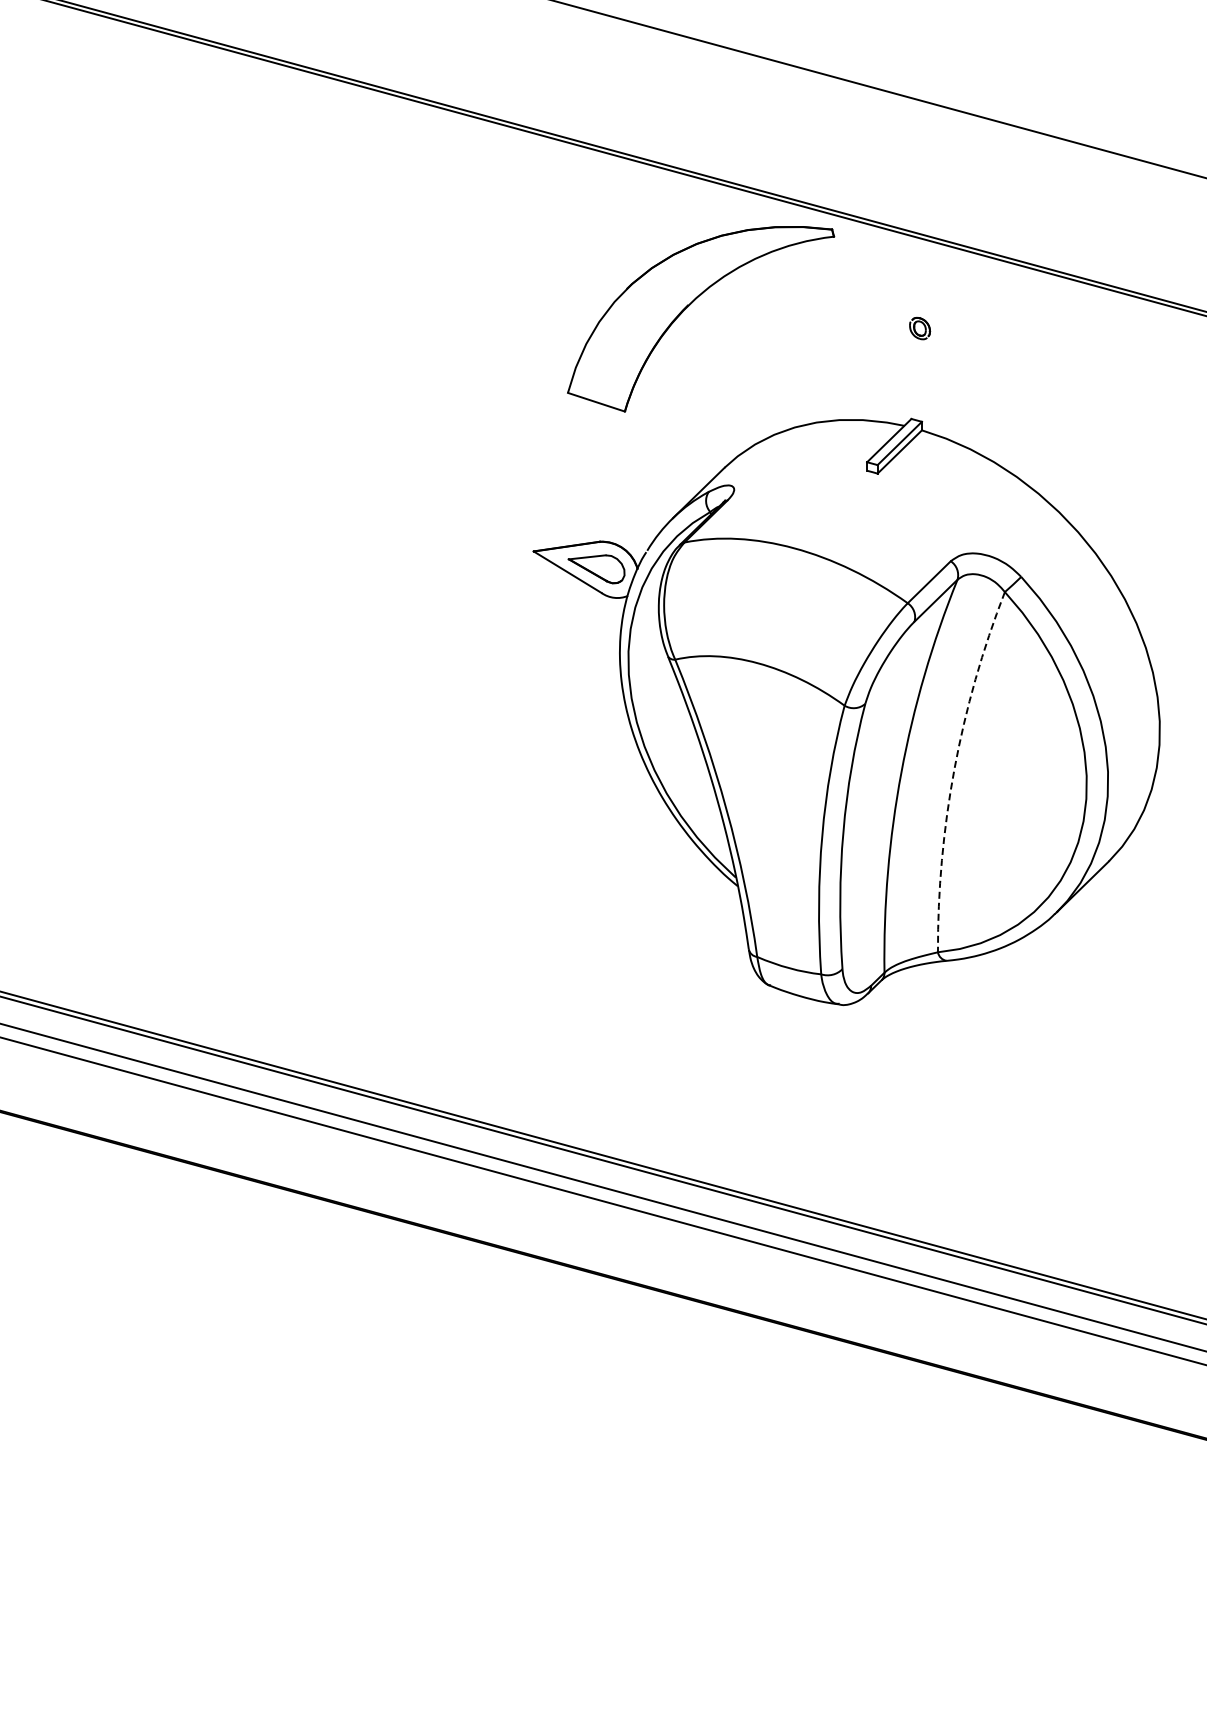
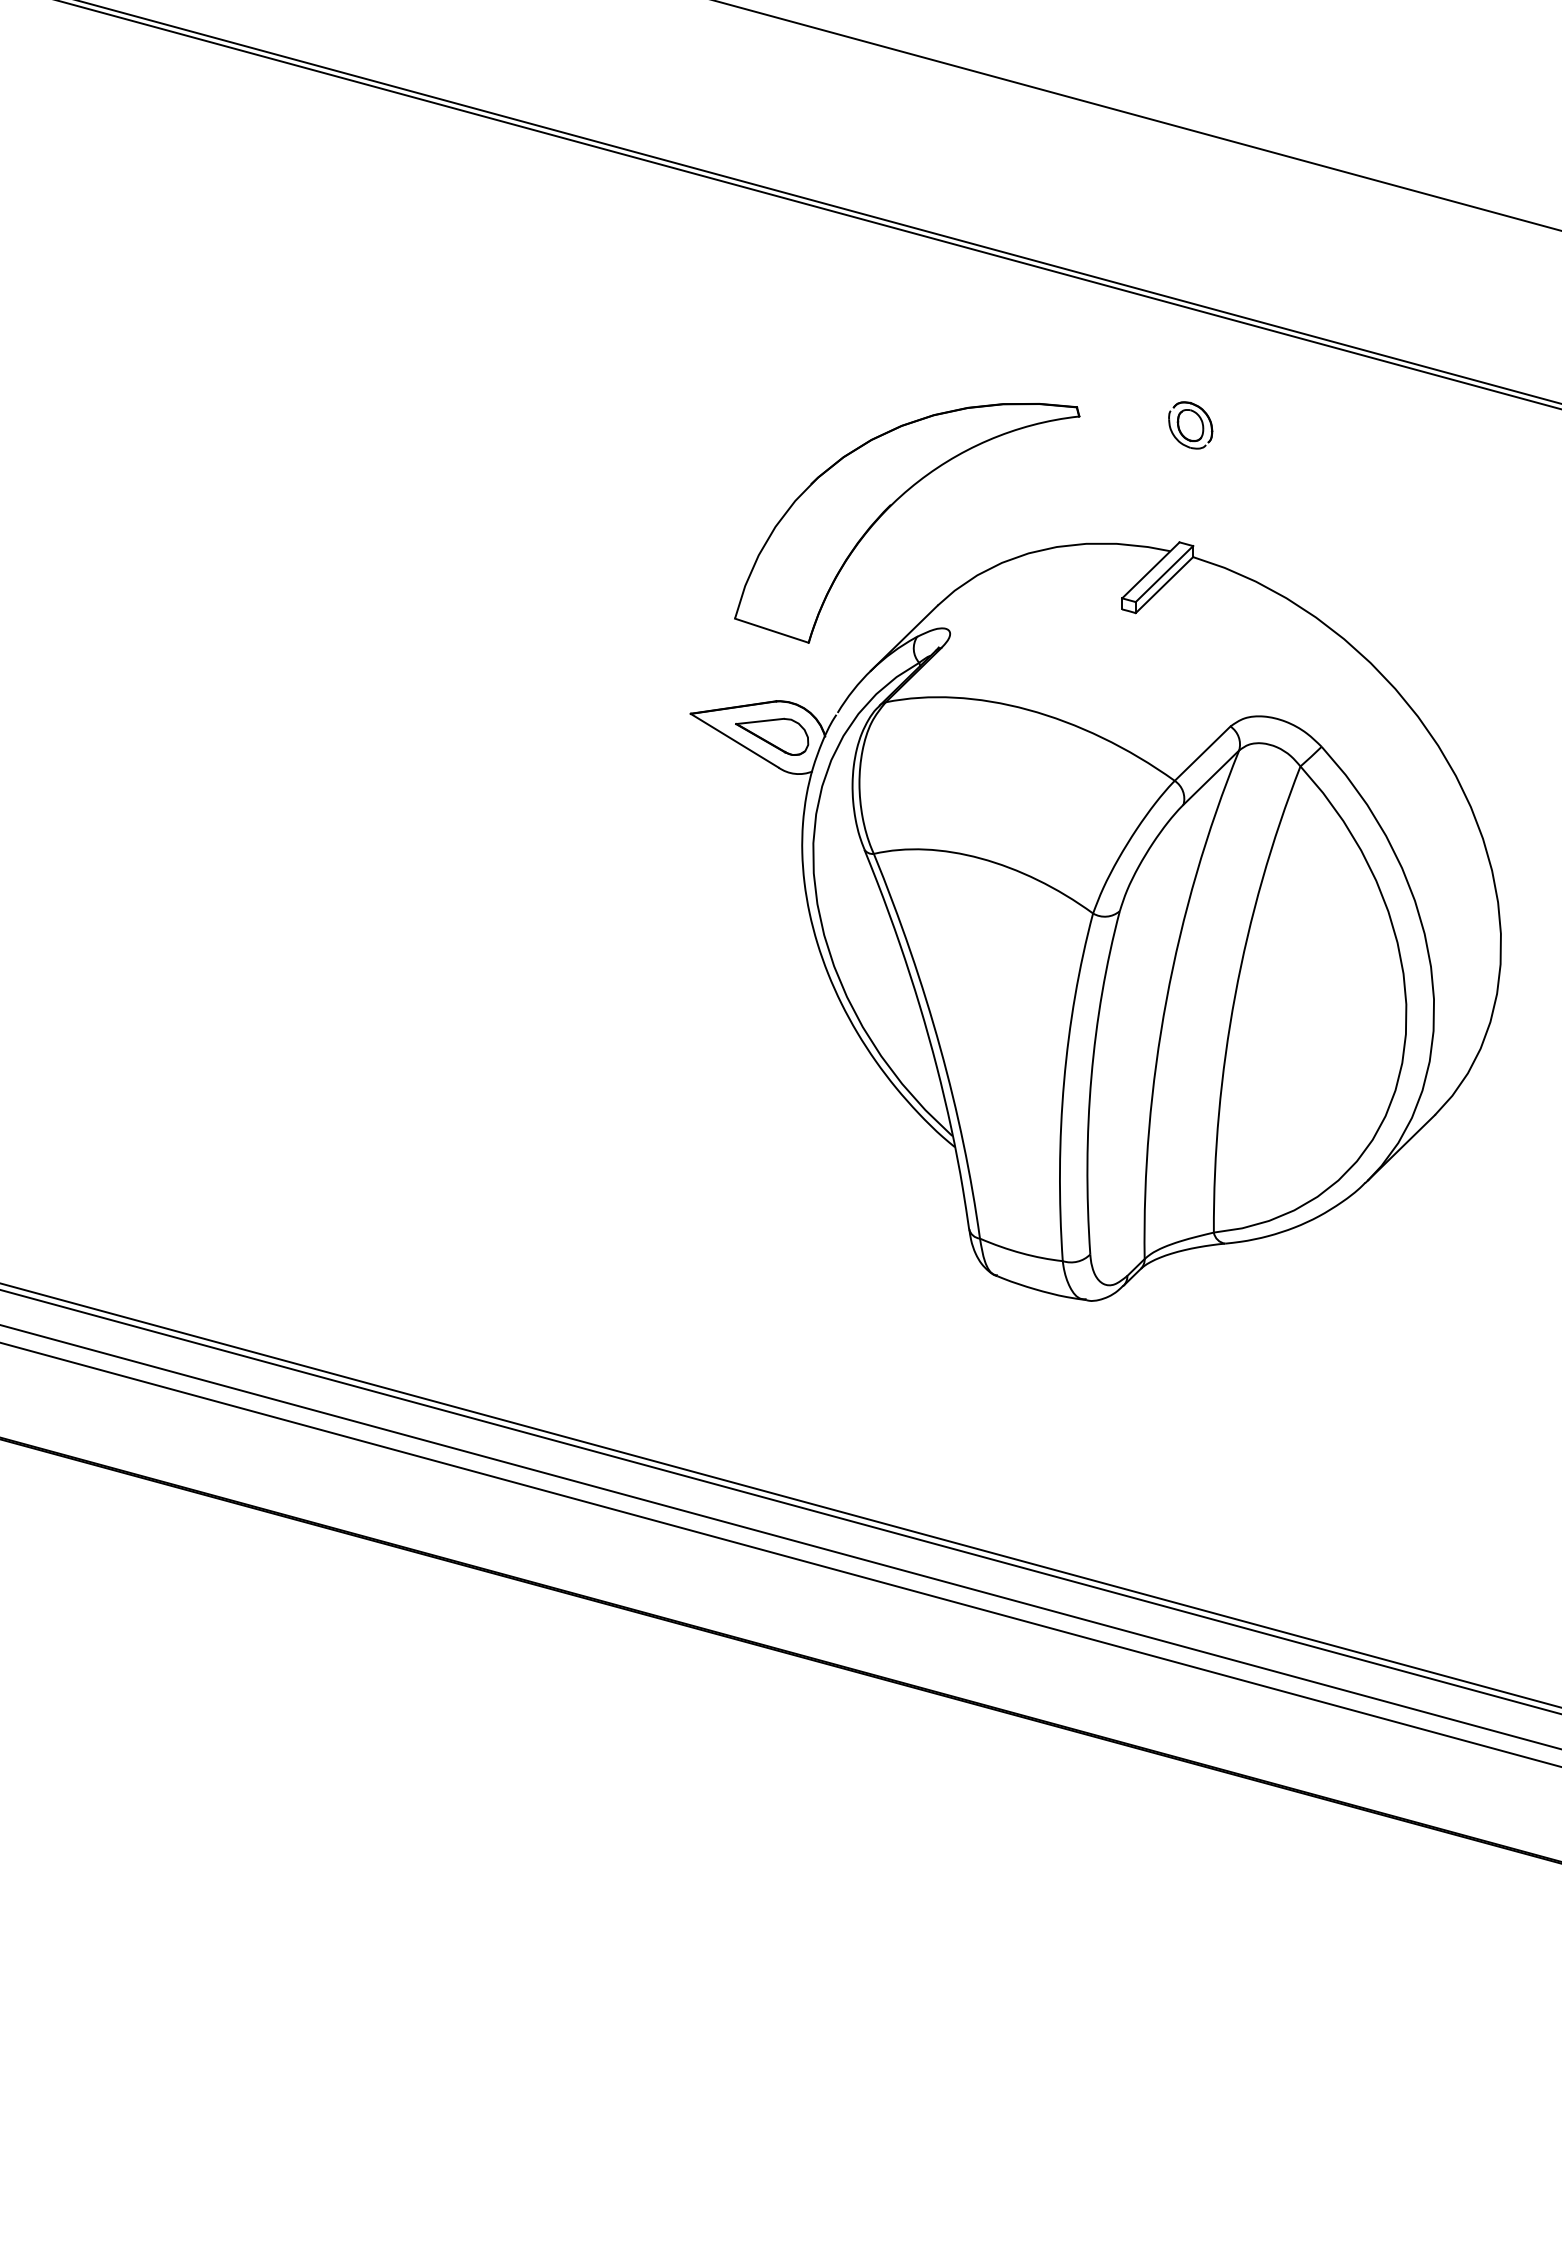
part: (689, 306) -> (892, 506), moved
part: (919, 328) -> (1189, 425), size x1.67
arc: (954, 769) -> (1235, 996), dashed -> solid

